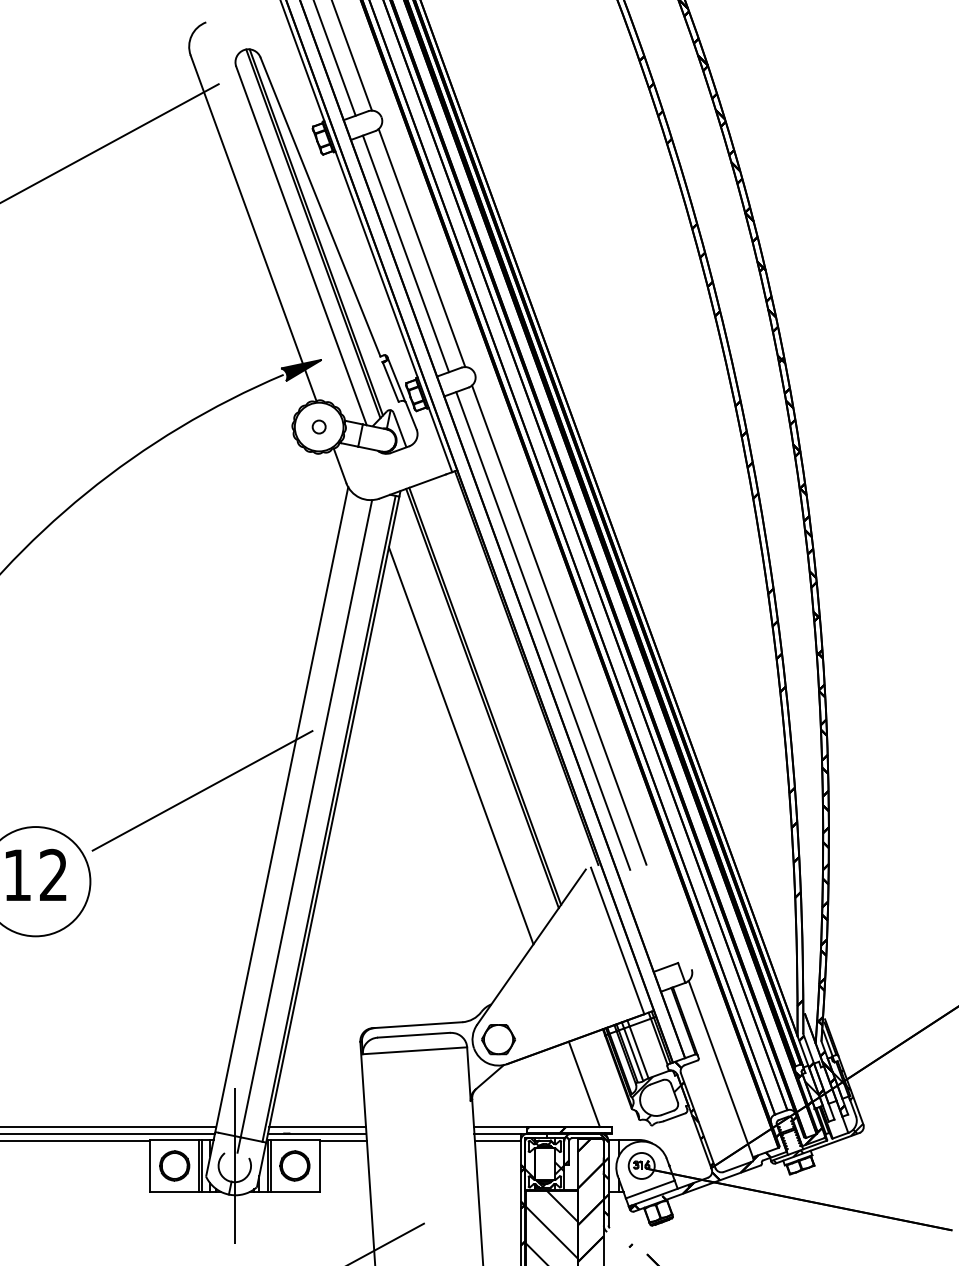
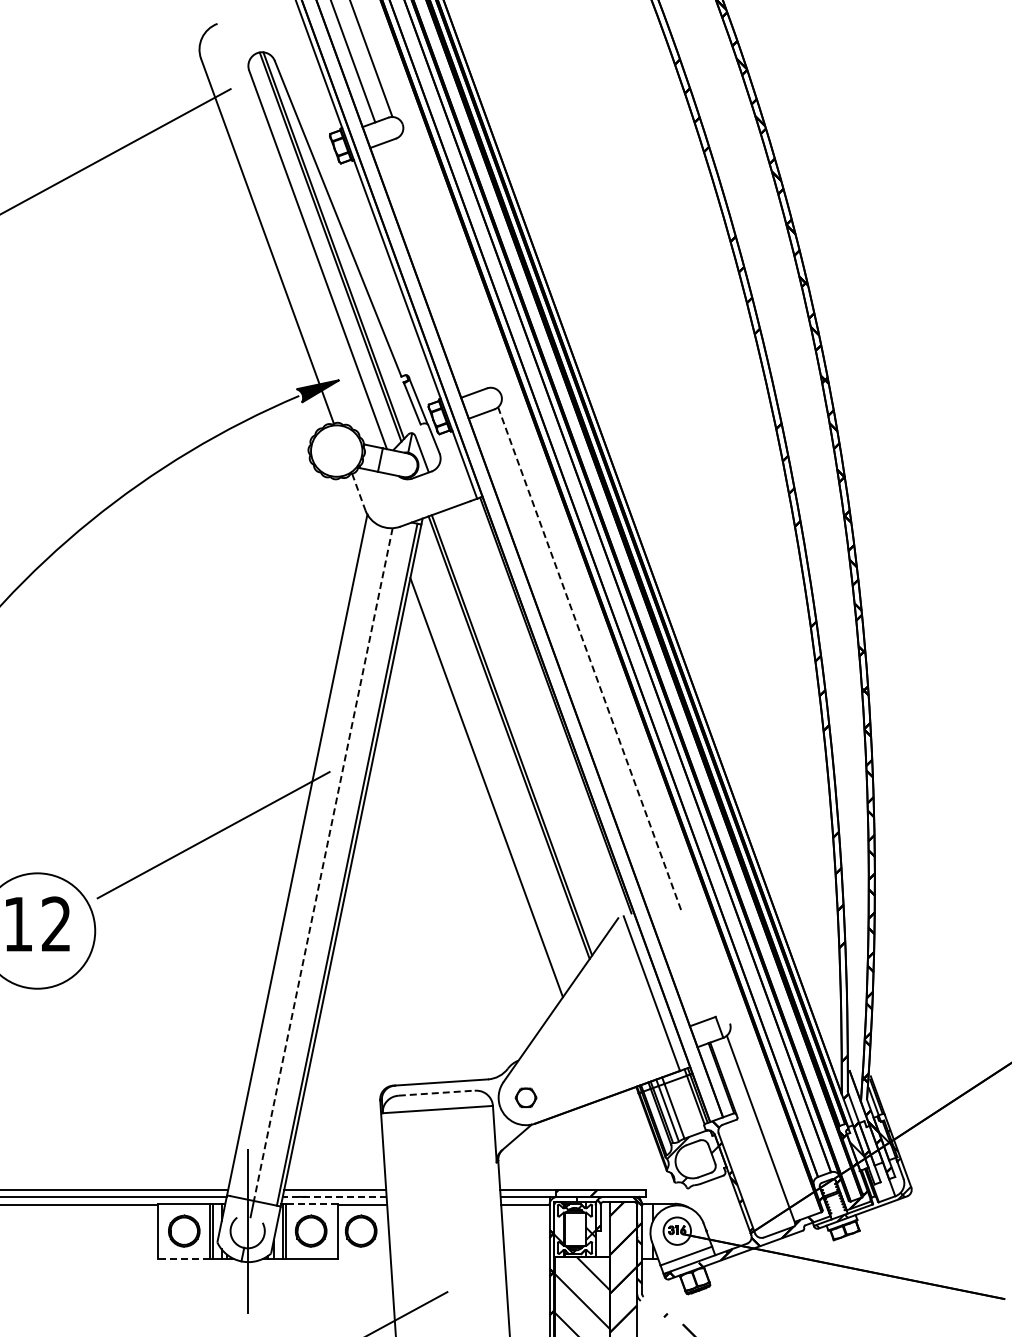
line: (422, 247) -> (445, 261), removed
line: (405, 254) -> (427, 268), removed
circle: (318, 426) -> (336, 450), removed
line: (339, 466) -> (358, 492), solid -> dashed
line: (559, 625) -> (590, 660), solid -> dashed
line: (543, 631) -> (573, 666), removed
line: (306, 819) -> (323, 865), solid -> dashed
line: (414, 1035) -> (437, 1093), solid -> dashed
part: (497, 1039) -> (525, 1097), size x0.6
line: (584, 1083) -> (616, 1144), removed
line: (317, 1133) -> (334, 1196), solid -> dashed
line: (295, 1139) -> (311, 1203), solid -> dashed
part: (342, 1165) -> (361, 1230), added
line: (174, 1191) -> (183, 1258), solid -> dashed

